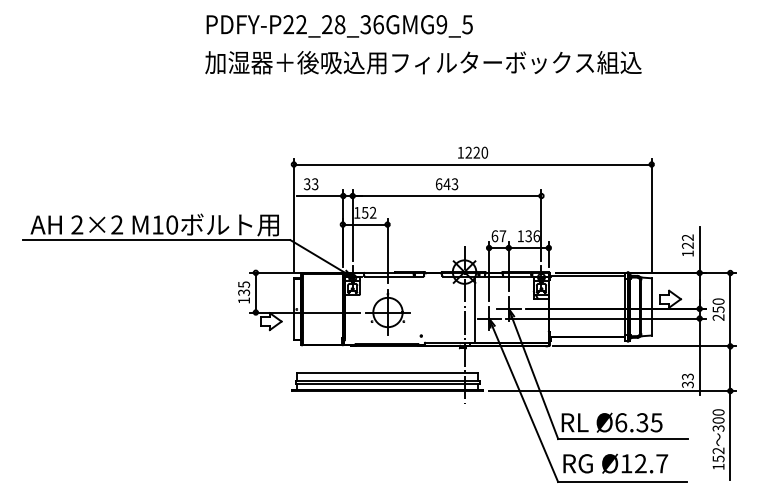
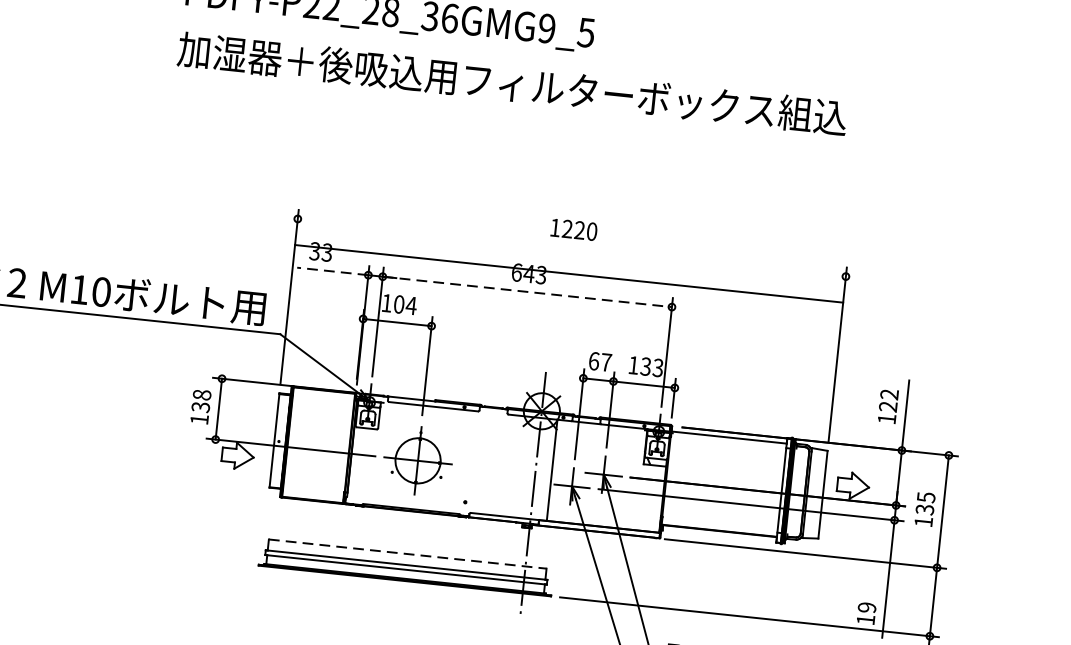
line: (472, 164) -> (568, 273), moved
line: (319, 196) -> (331, 272), solid -> dashed
line: (447, 196) -> (527, 292), solid -> dashed
text: (368, 212) -> (404, 304), 152 -> 104
text: (536, 236) -> (657, 368), 136 -> 133
text: (243, 284) -> (201, 394), 135 -> 138
text: (718, 309) -> (924, 509), 250 -> 135
line: (387, 373) -> (407, 554), solid -> dashed
text: (687, 380) -> (865, 613), 33 -> 19

